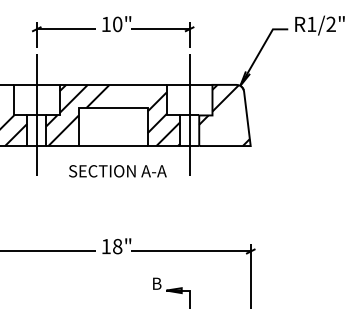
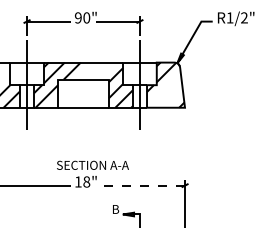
text: (106, 23) -> (78, 17), 10" -> 90"
text: (117, 170) -> (92, 164), moved
line: (190, 251) -> (140, 185), solid -> dashed

